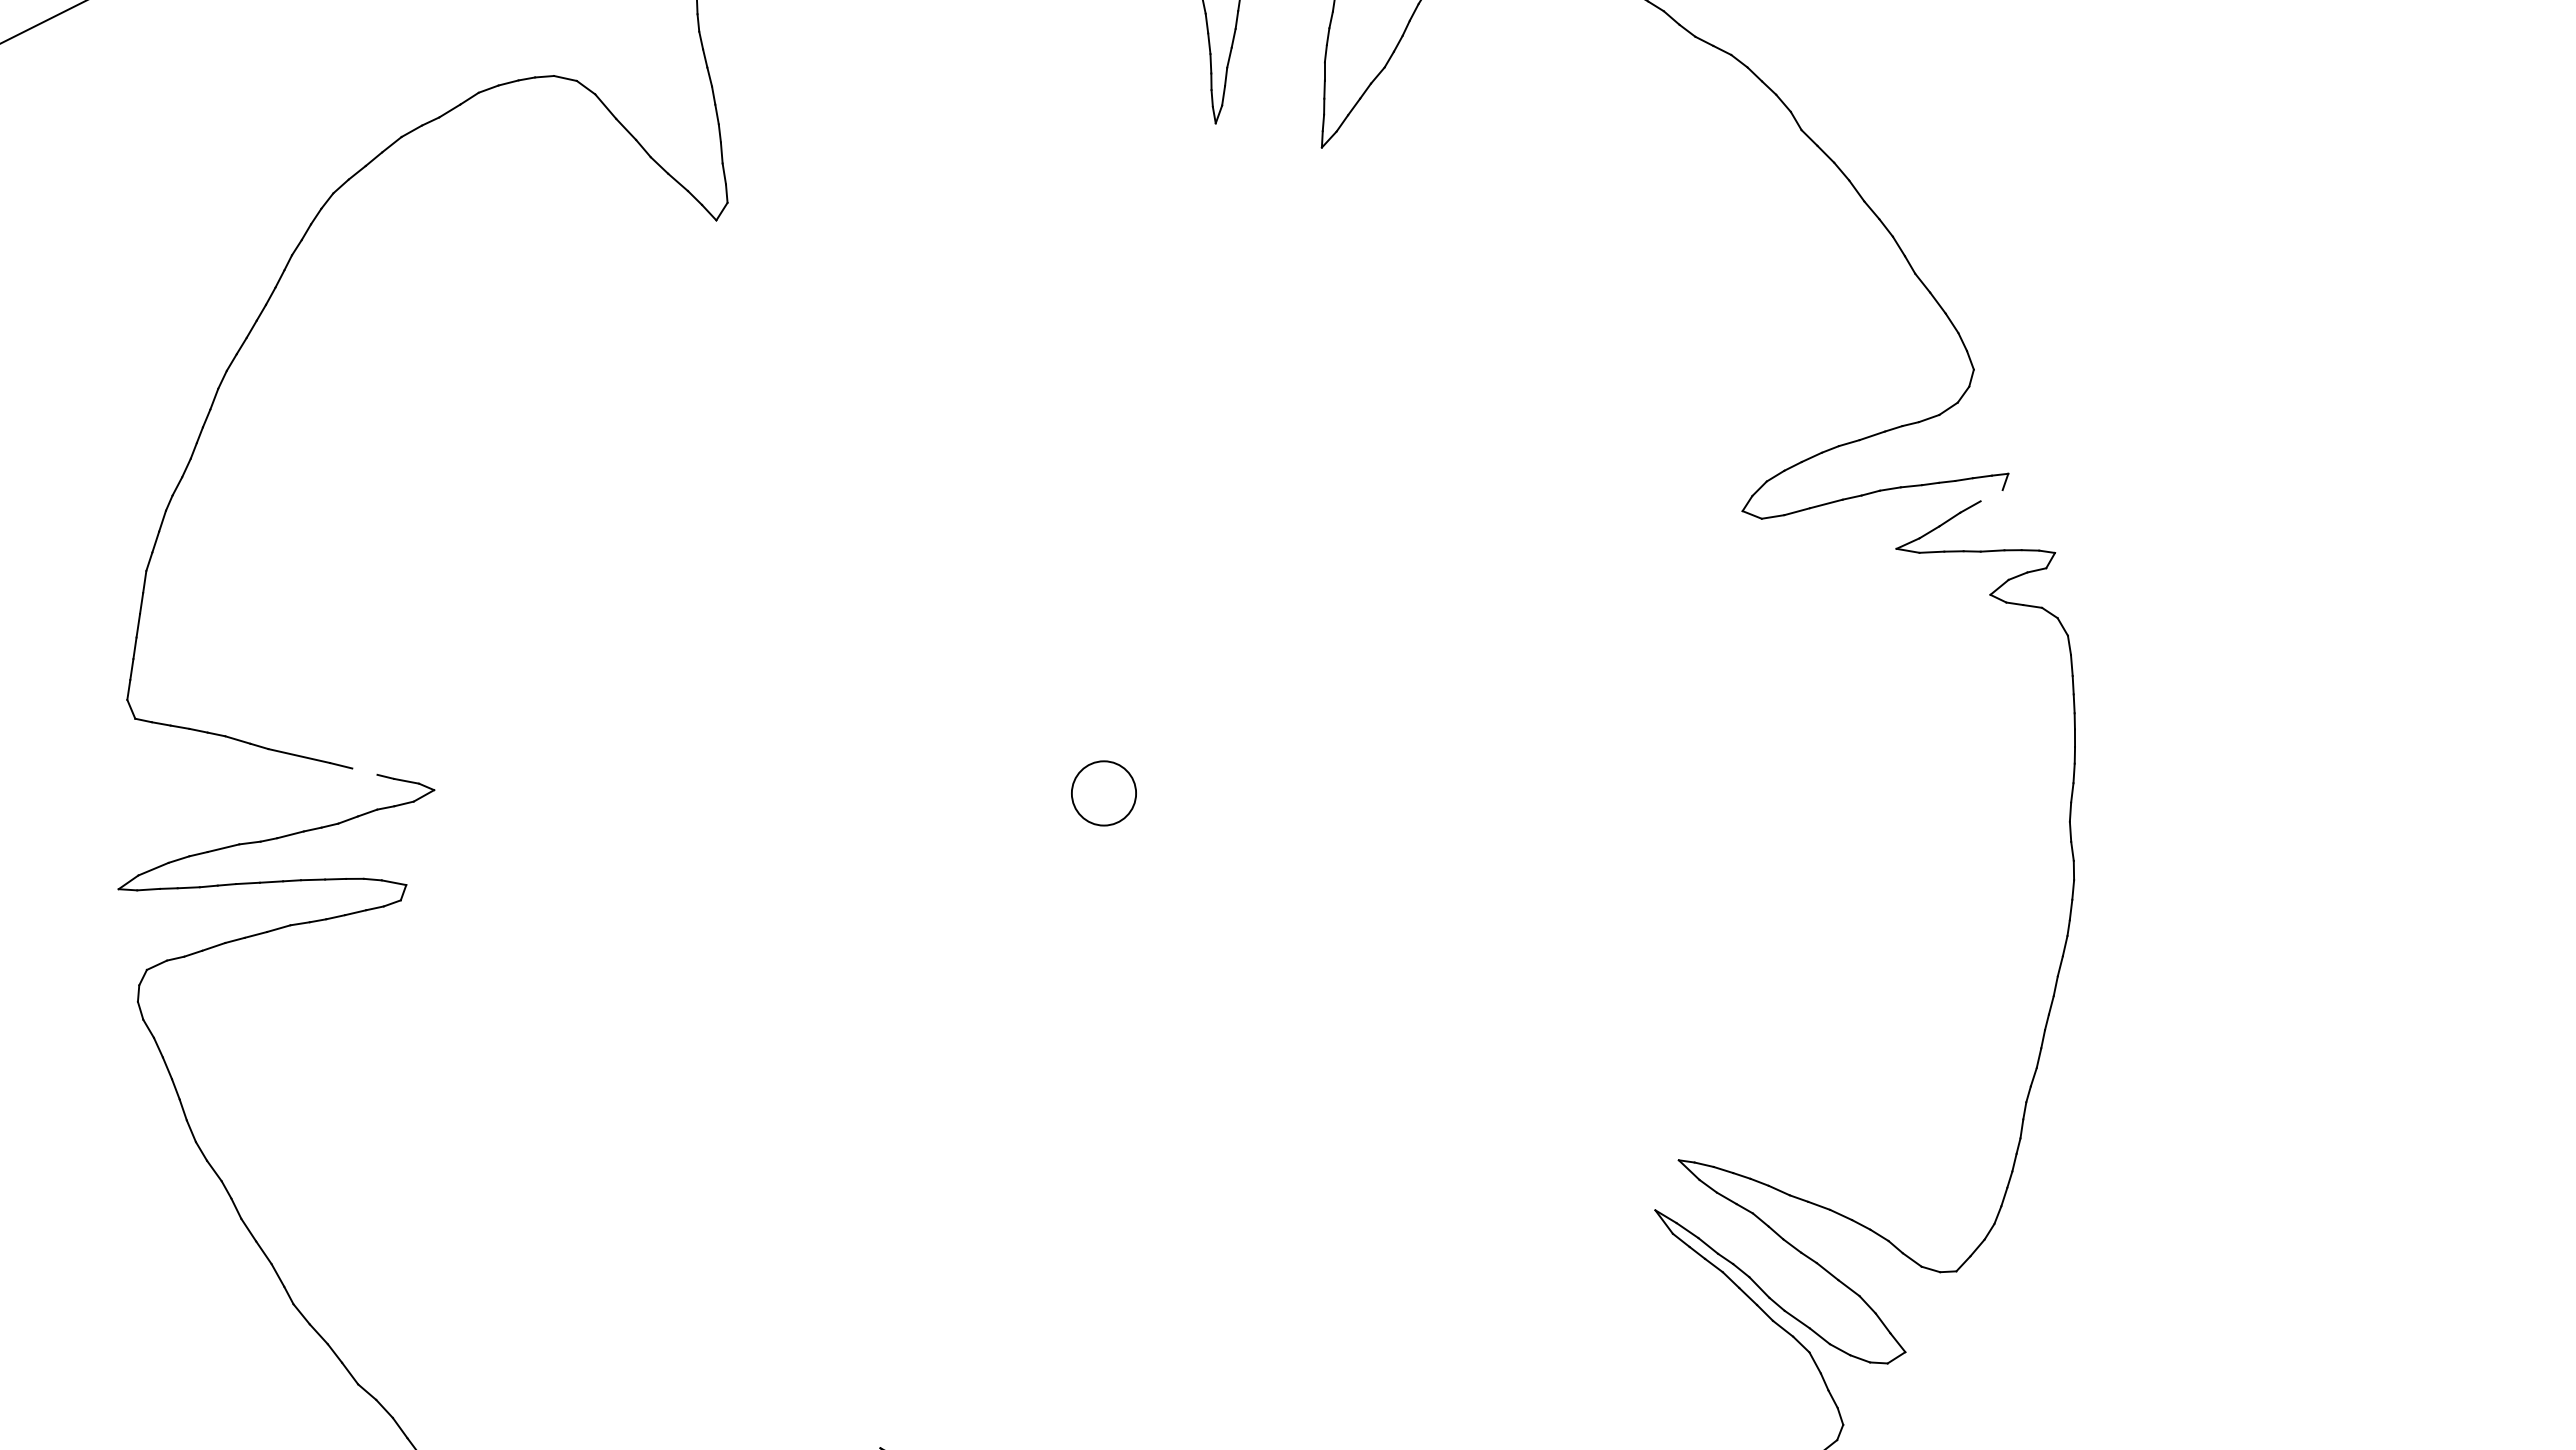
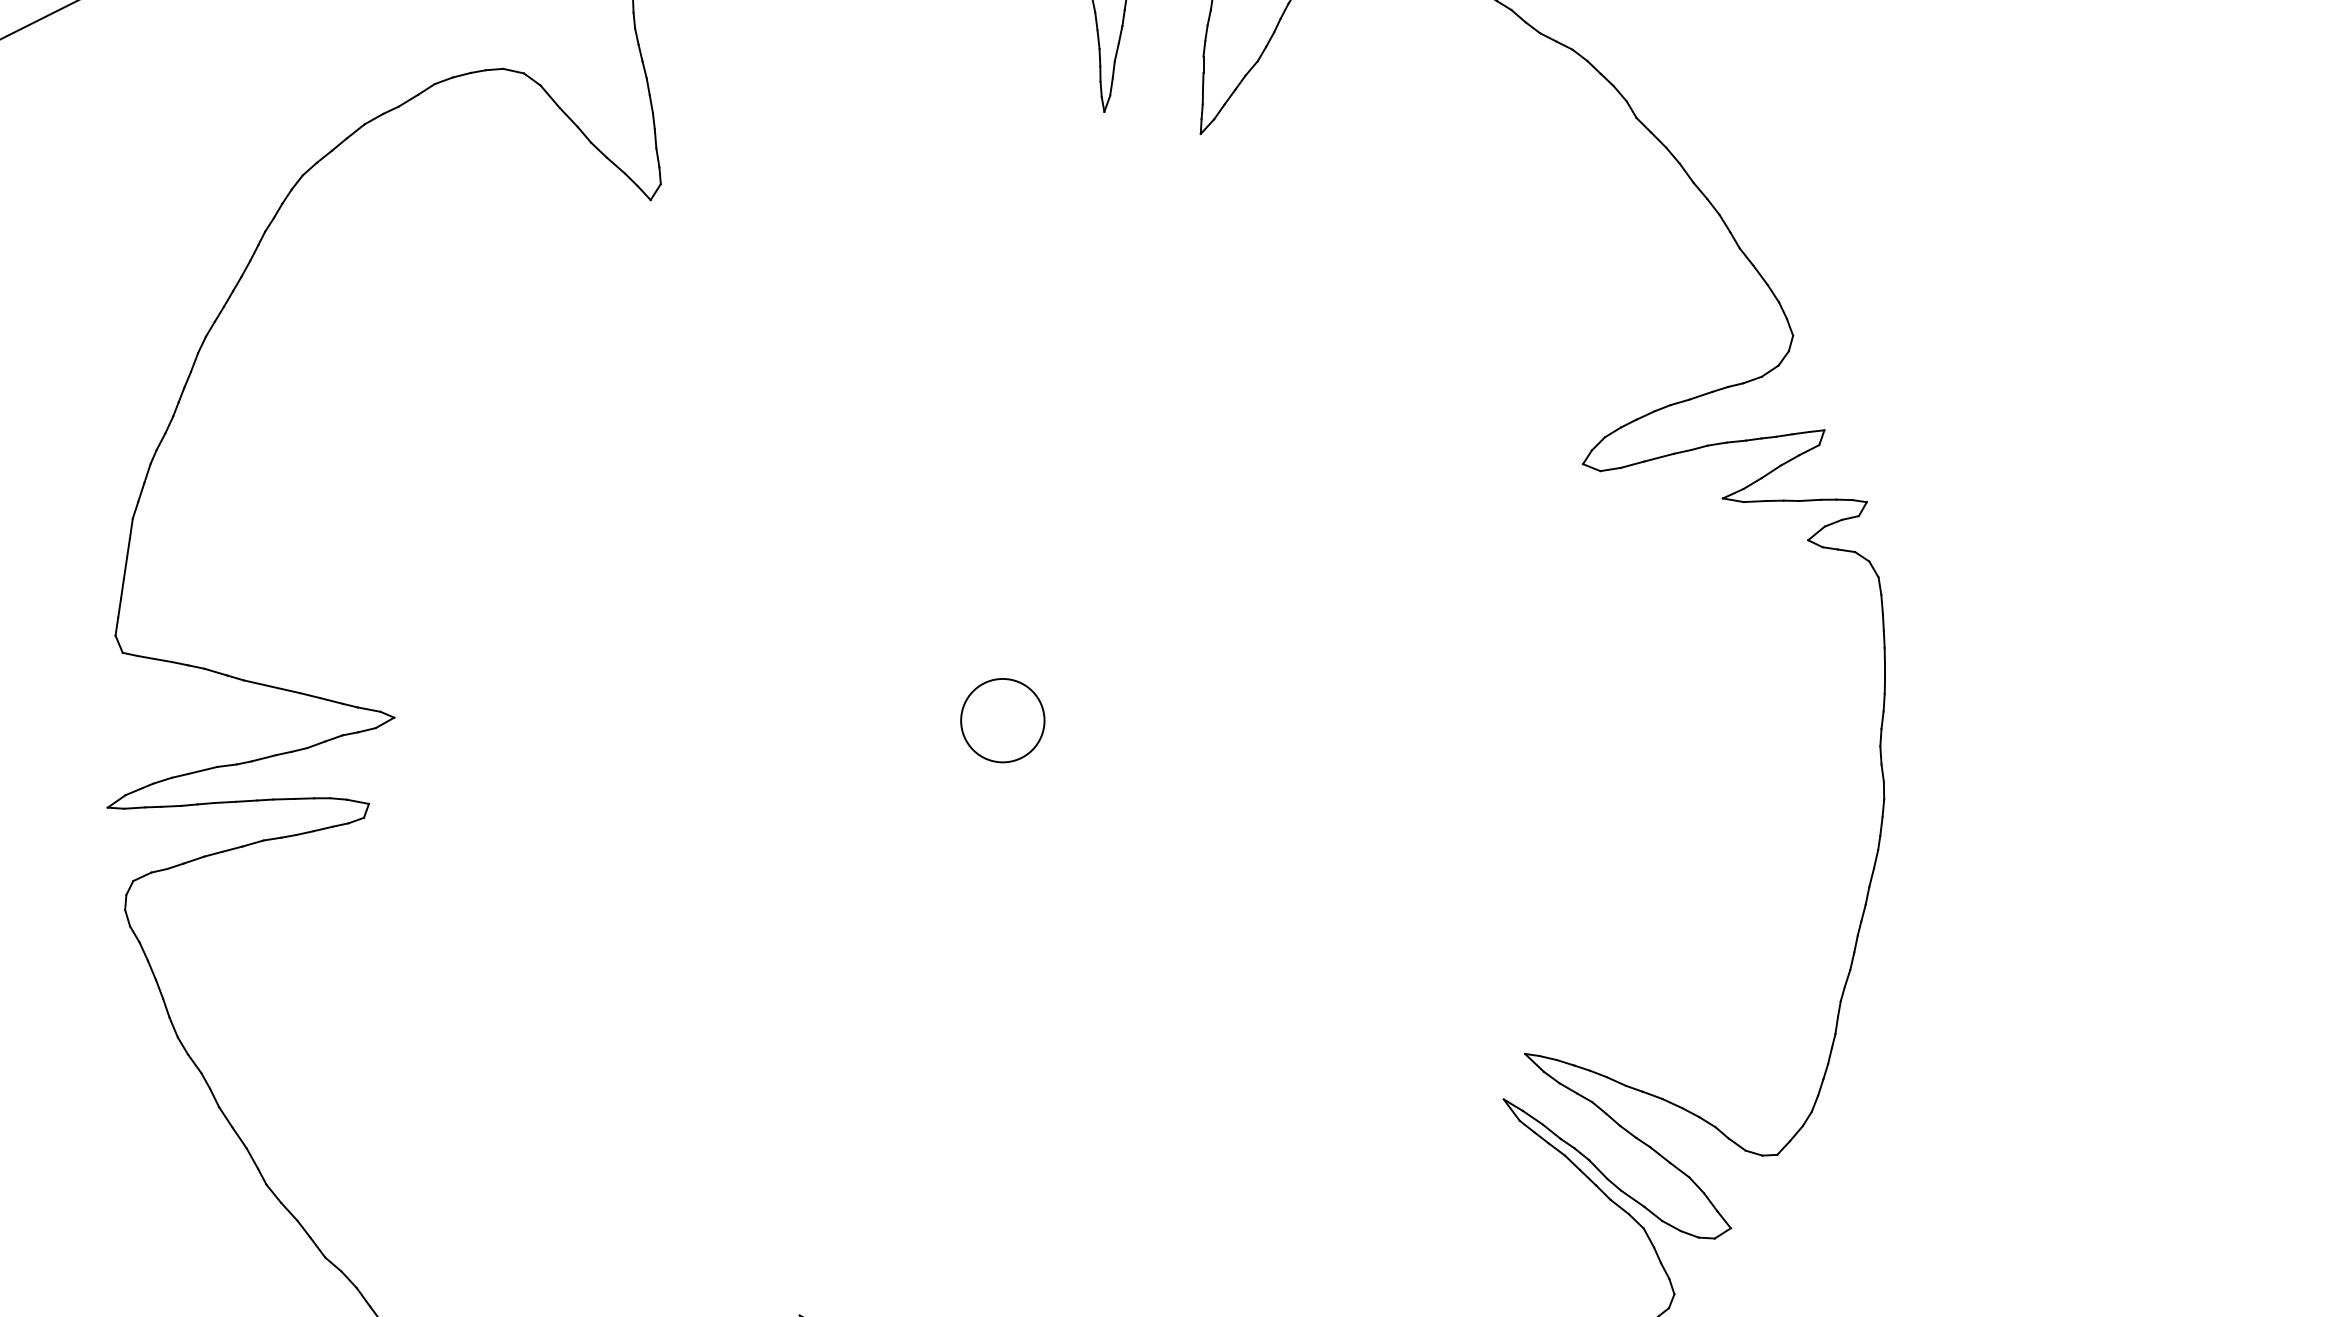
line: (1991, 495) -> (1809, 449), added
line: (364, 771) -> (331, 700), added
circle: (1103, 793) -> (1002, 720), size x1.43

